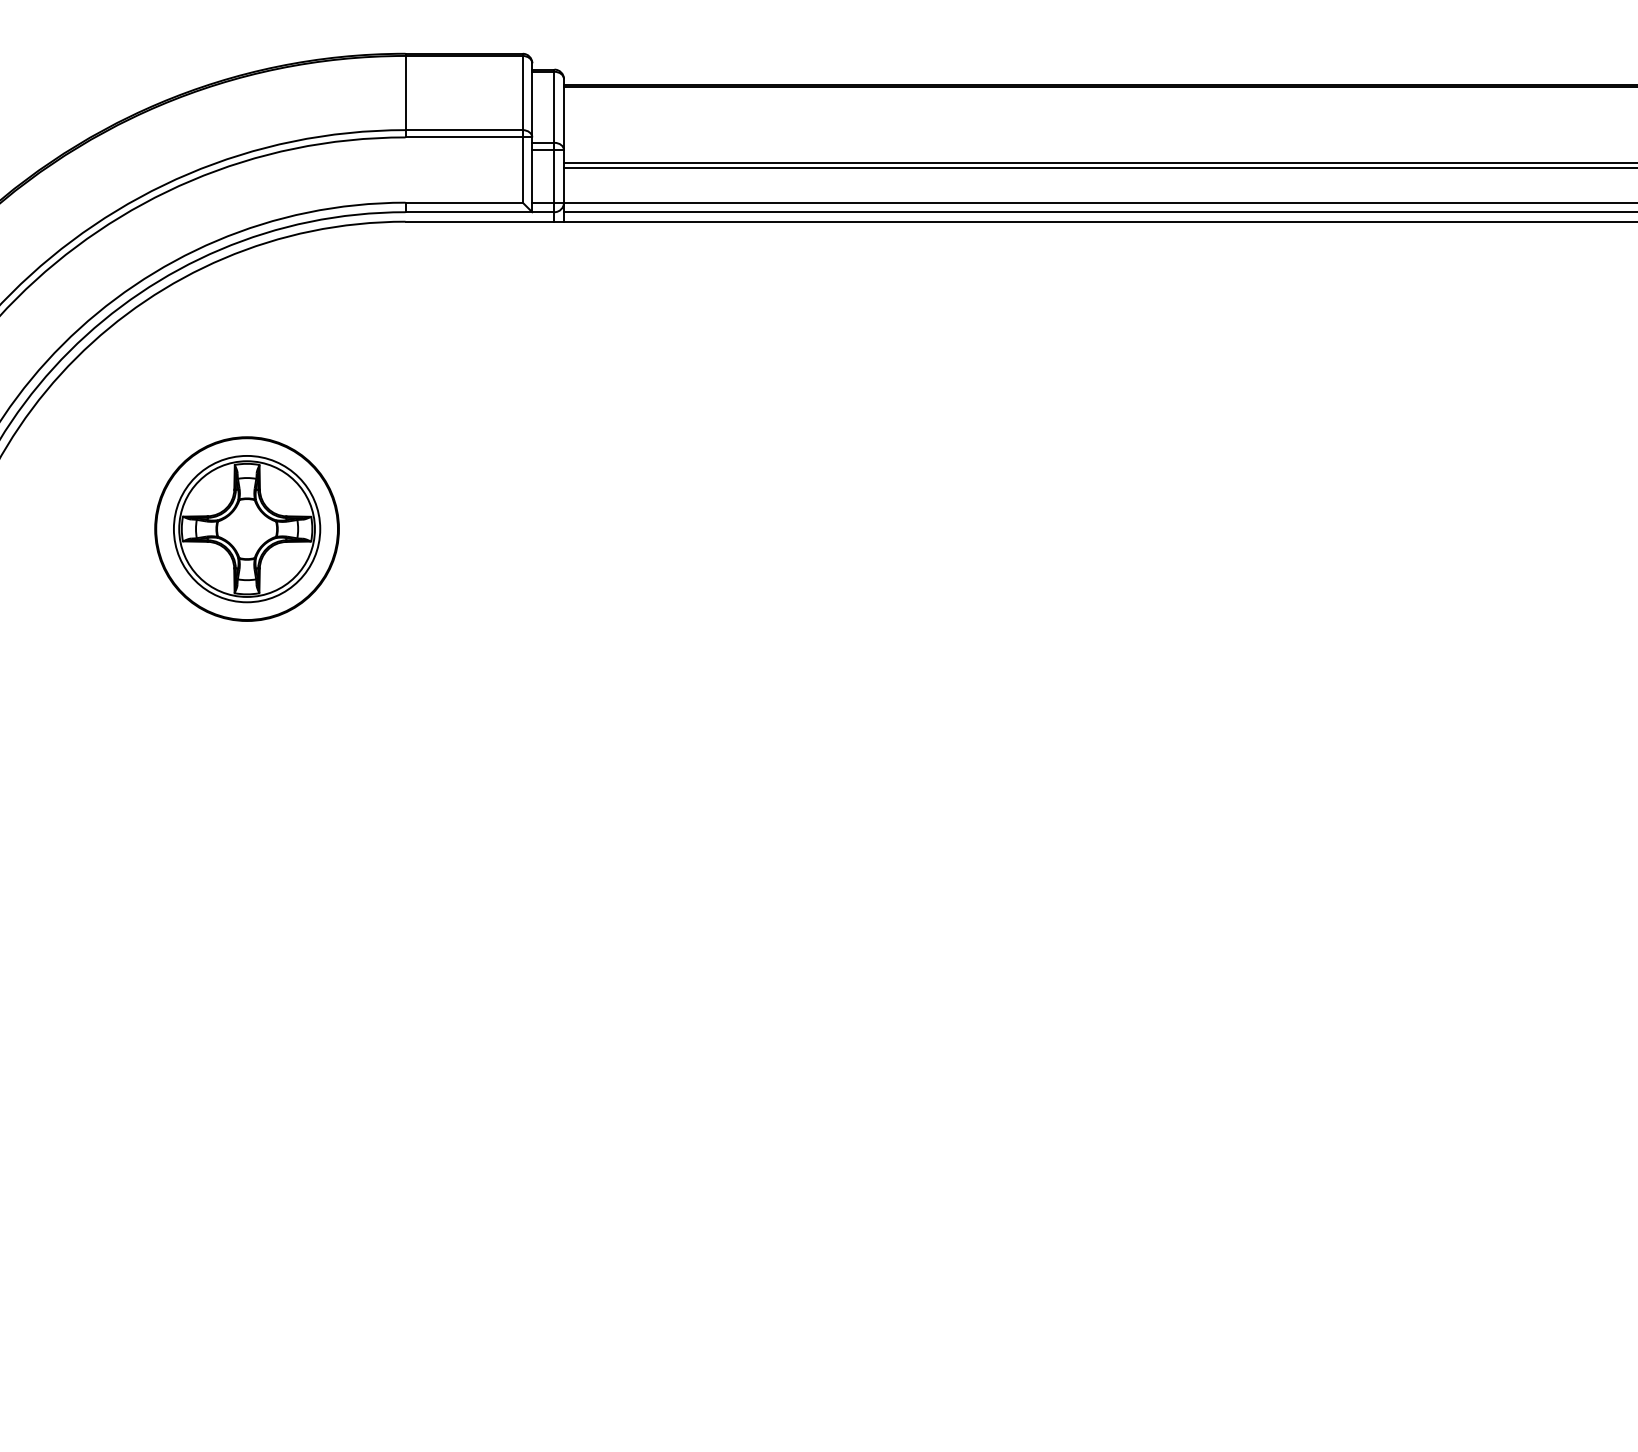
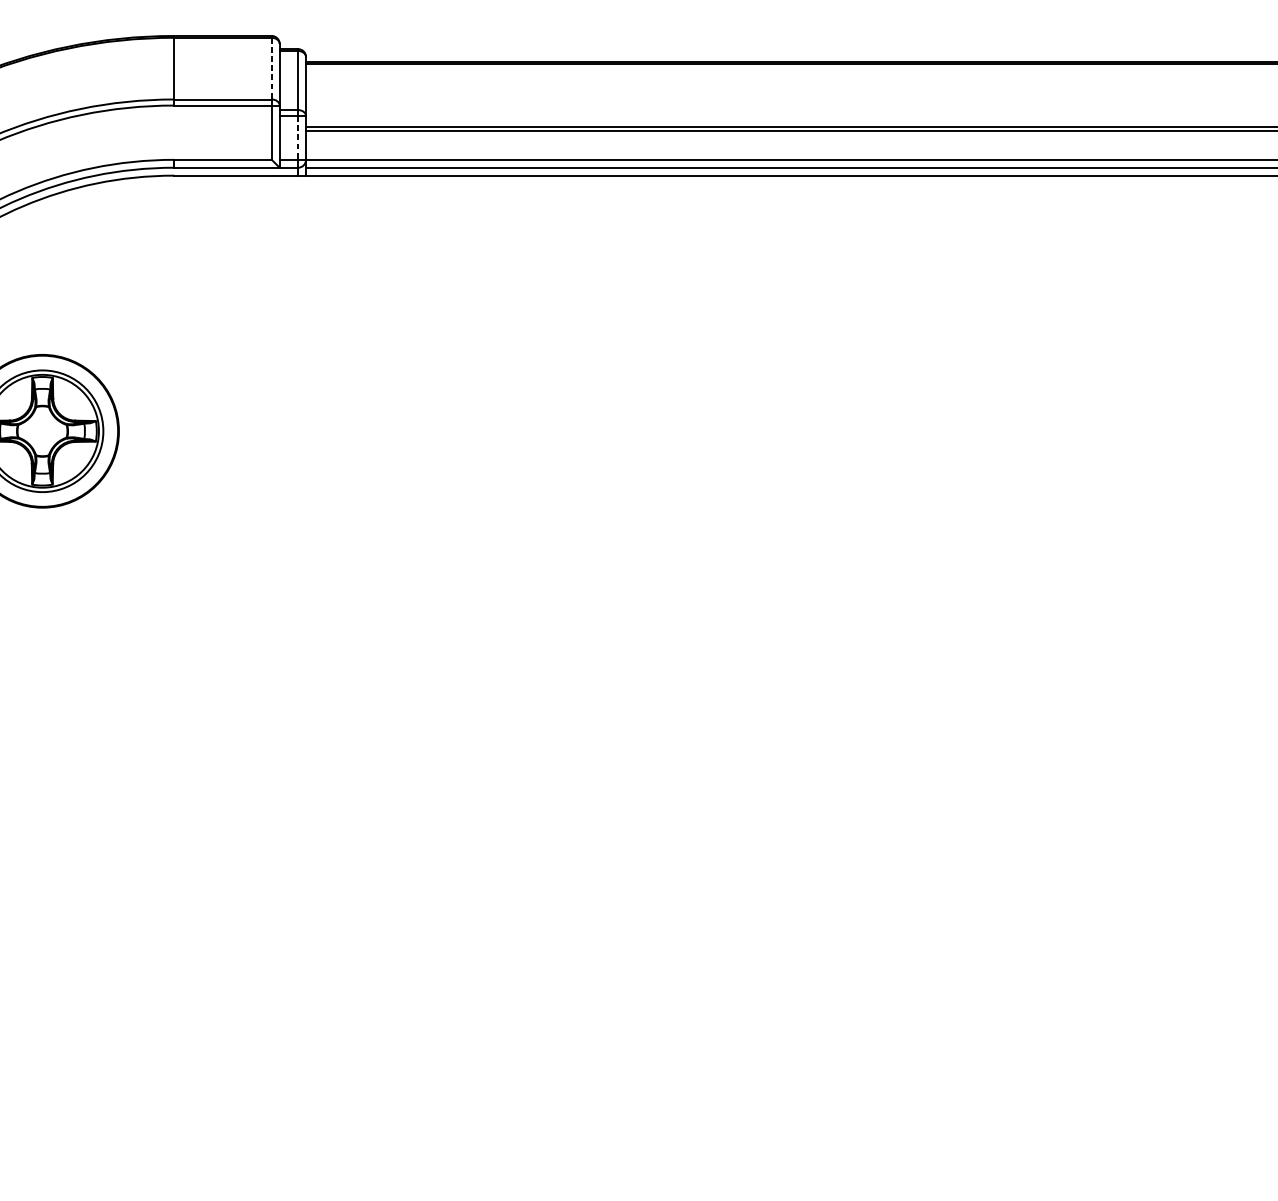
line: (522, 93) -> (271, 69), solid -> dashed
line: (554, 176) -> (298, 138), solid -> dashed

